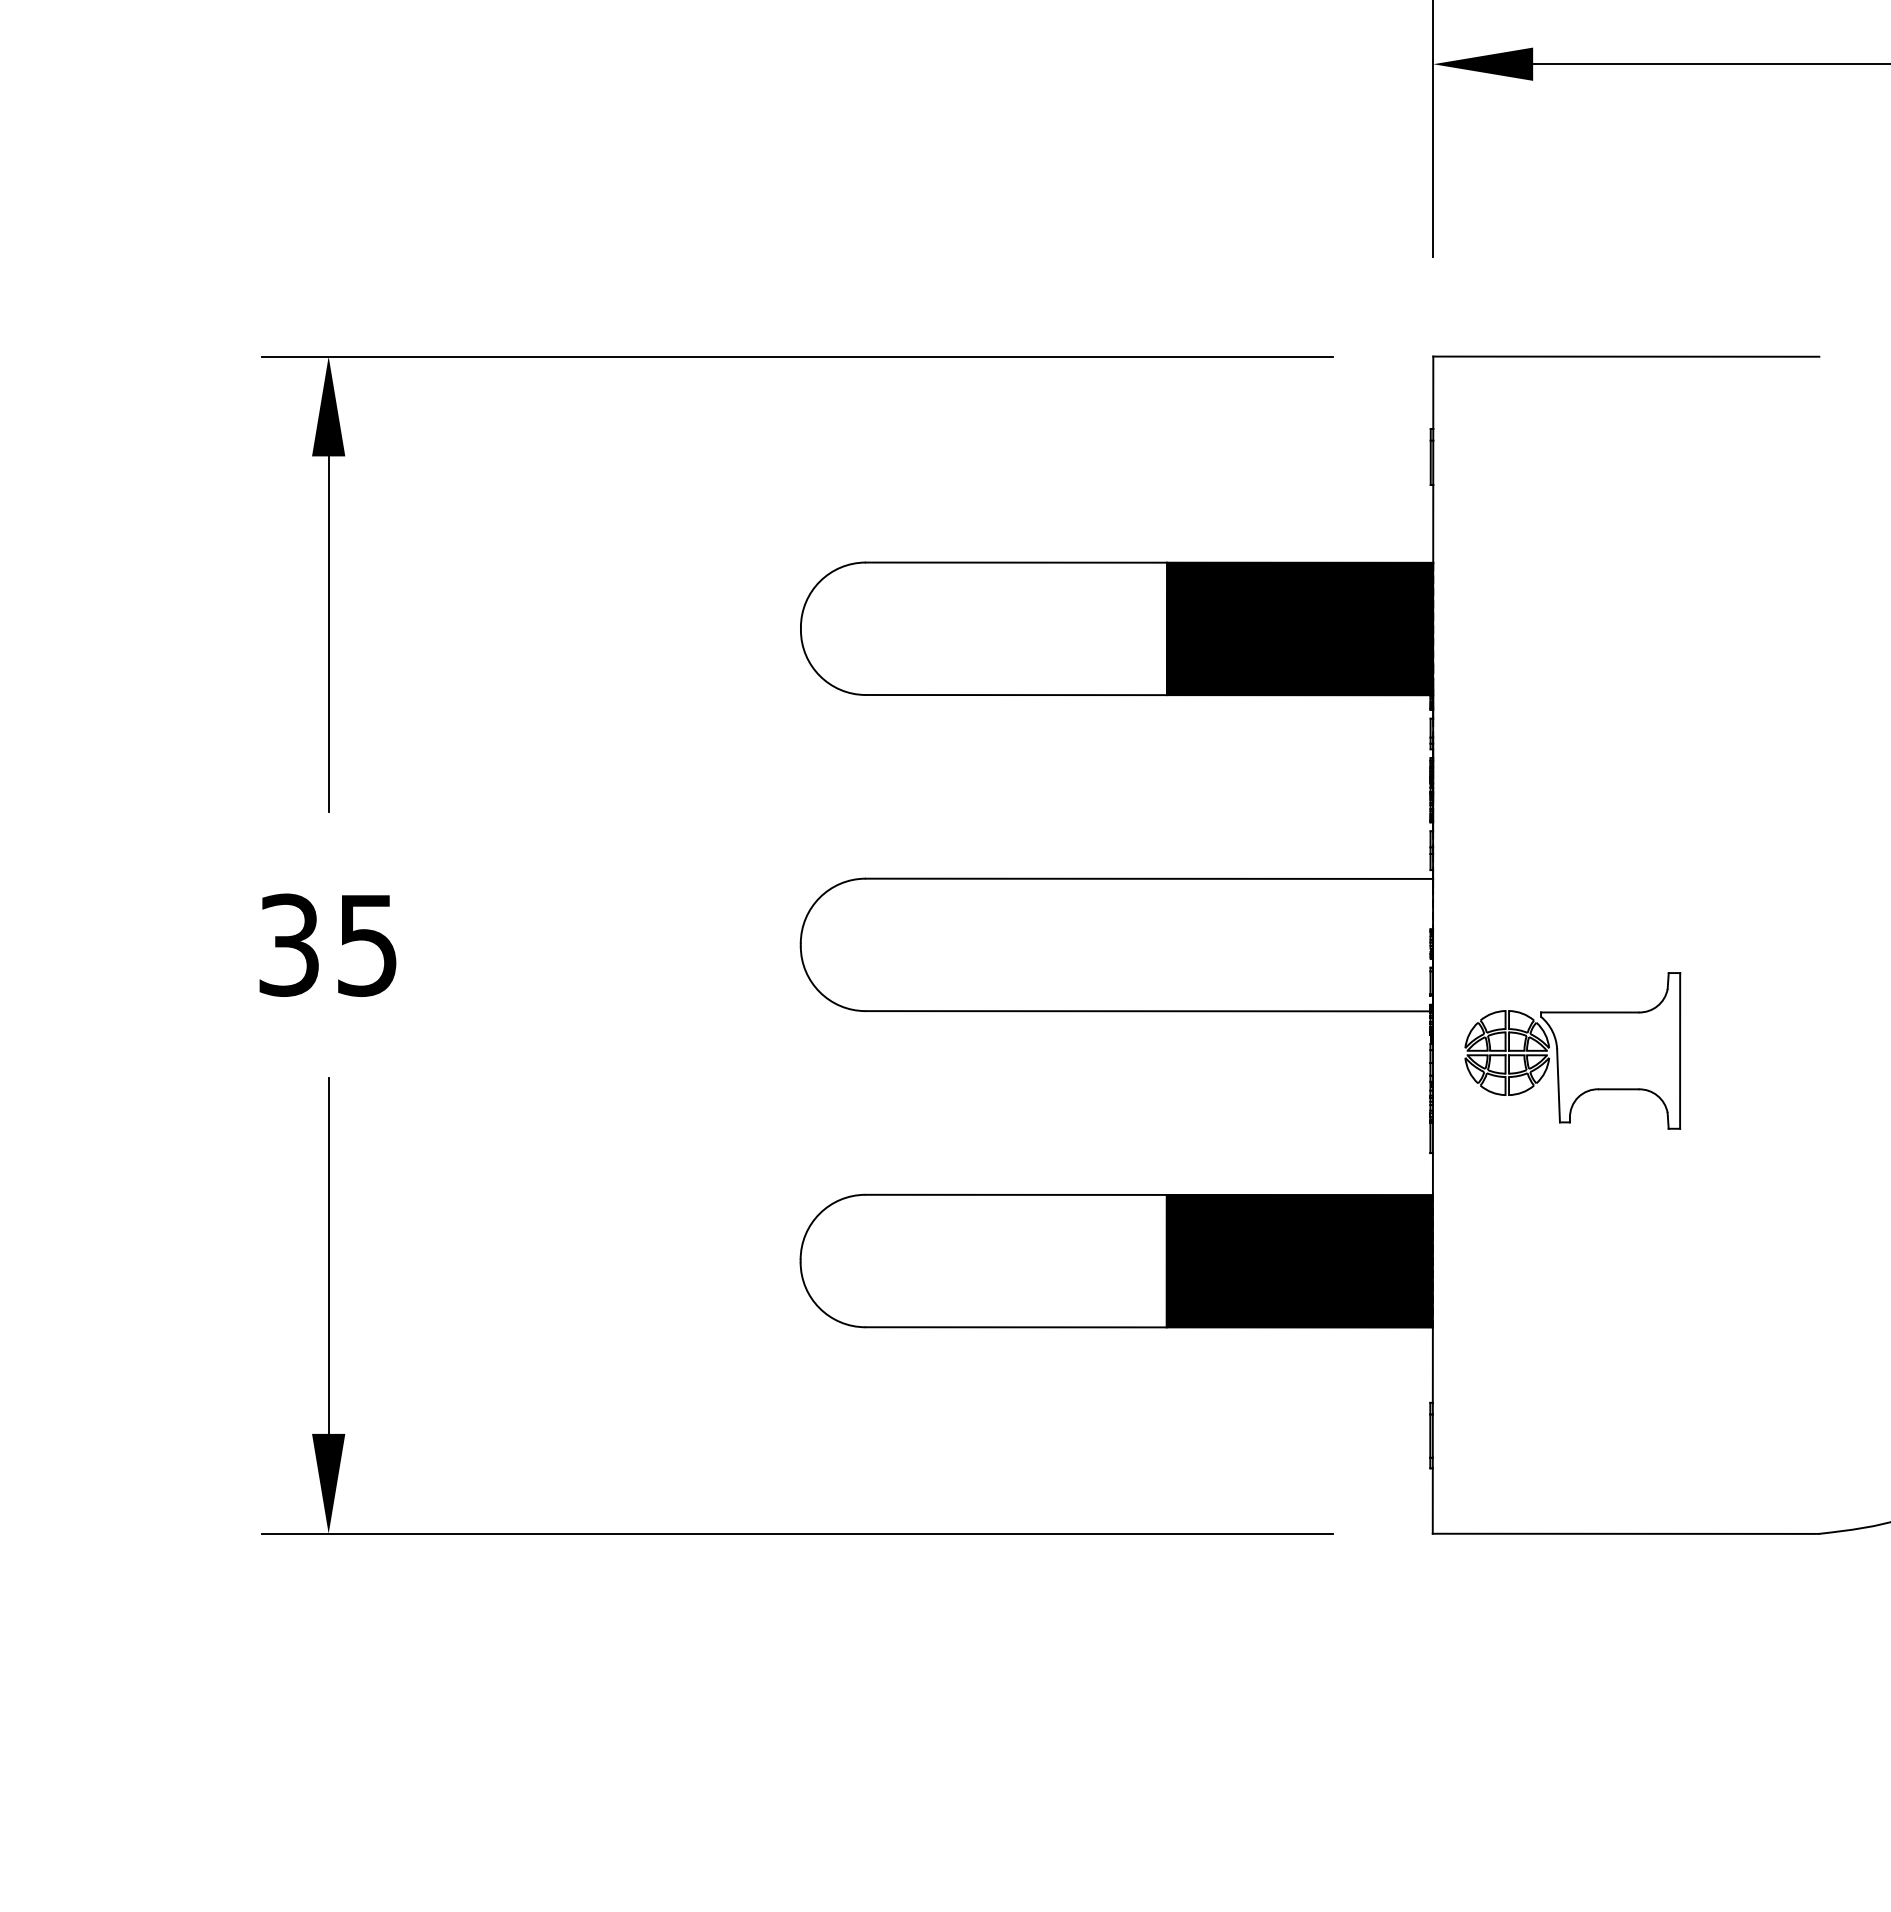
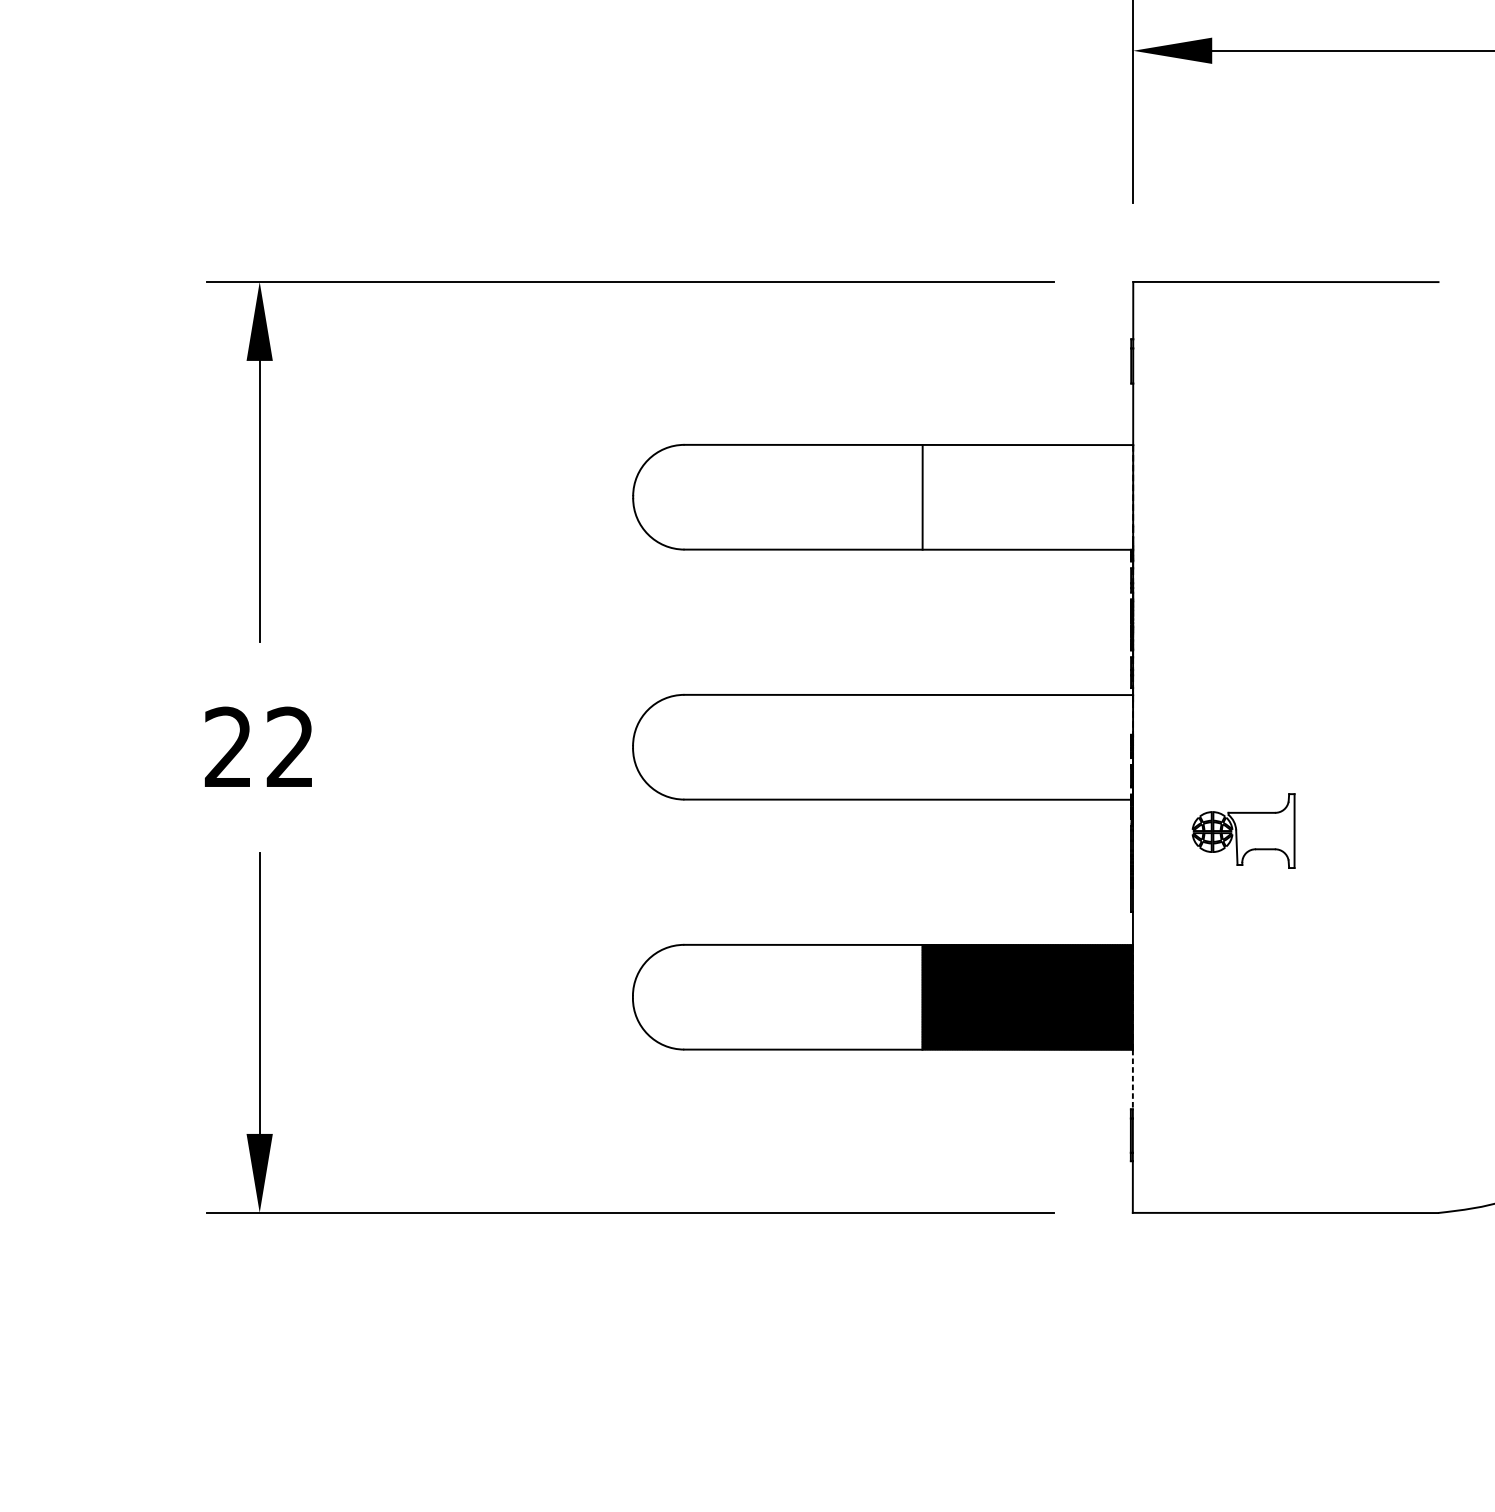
hatch: (1299, 628) -> (1027, 497), removed
text: (327, 944) -> (258, 746), 35 -> 22
part: (1572, 1050) -> (1243, 830), size x0.6
line: (1432, 1365) -> (1132, 1079), solid -> dashed

